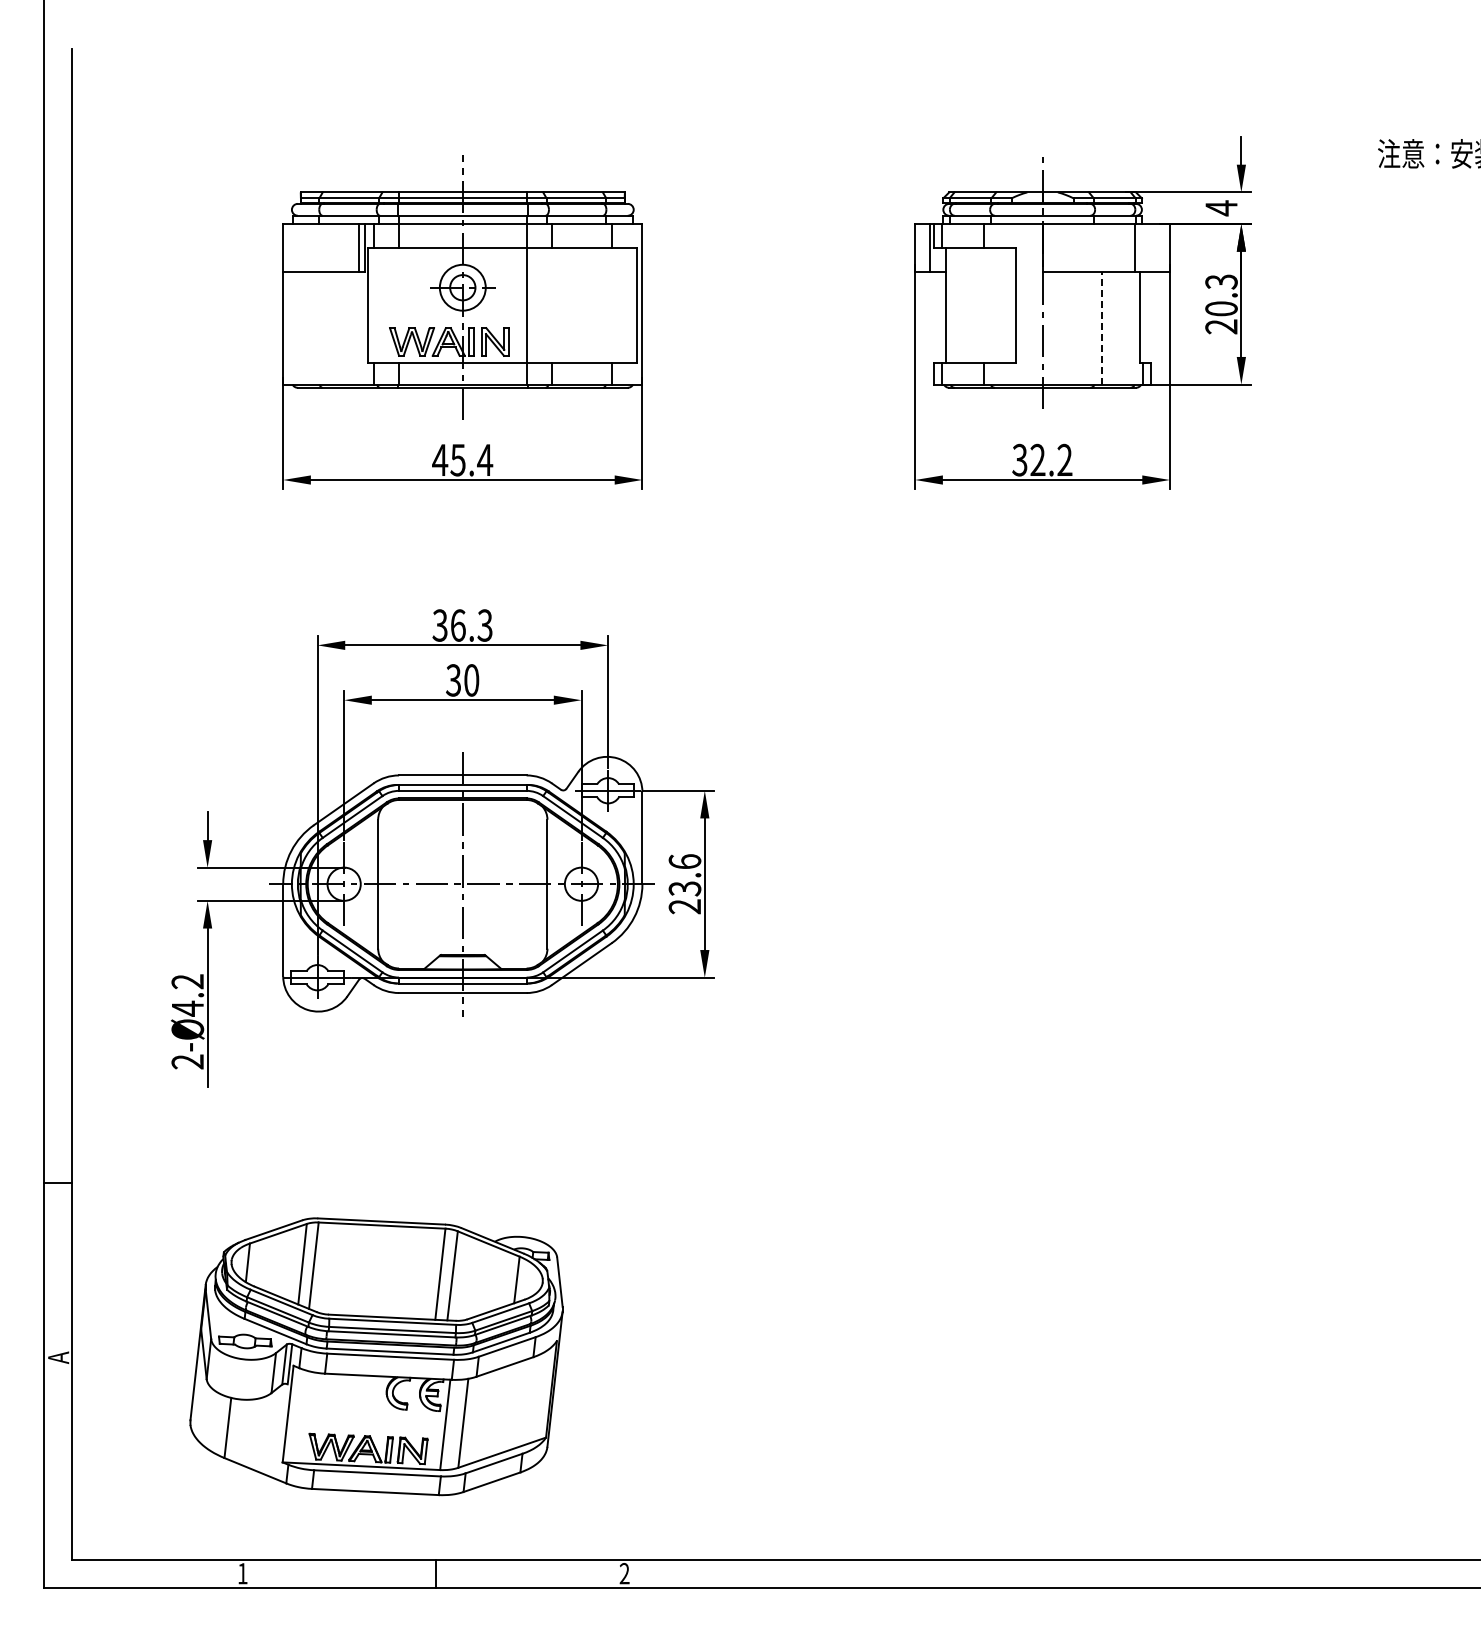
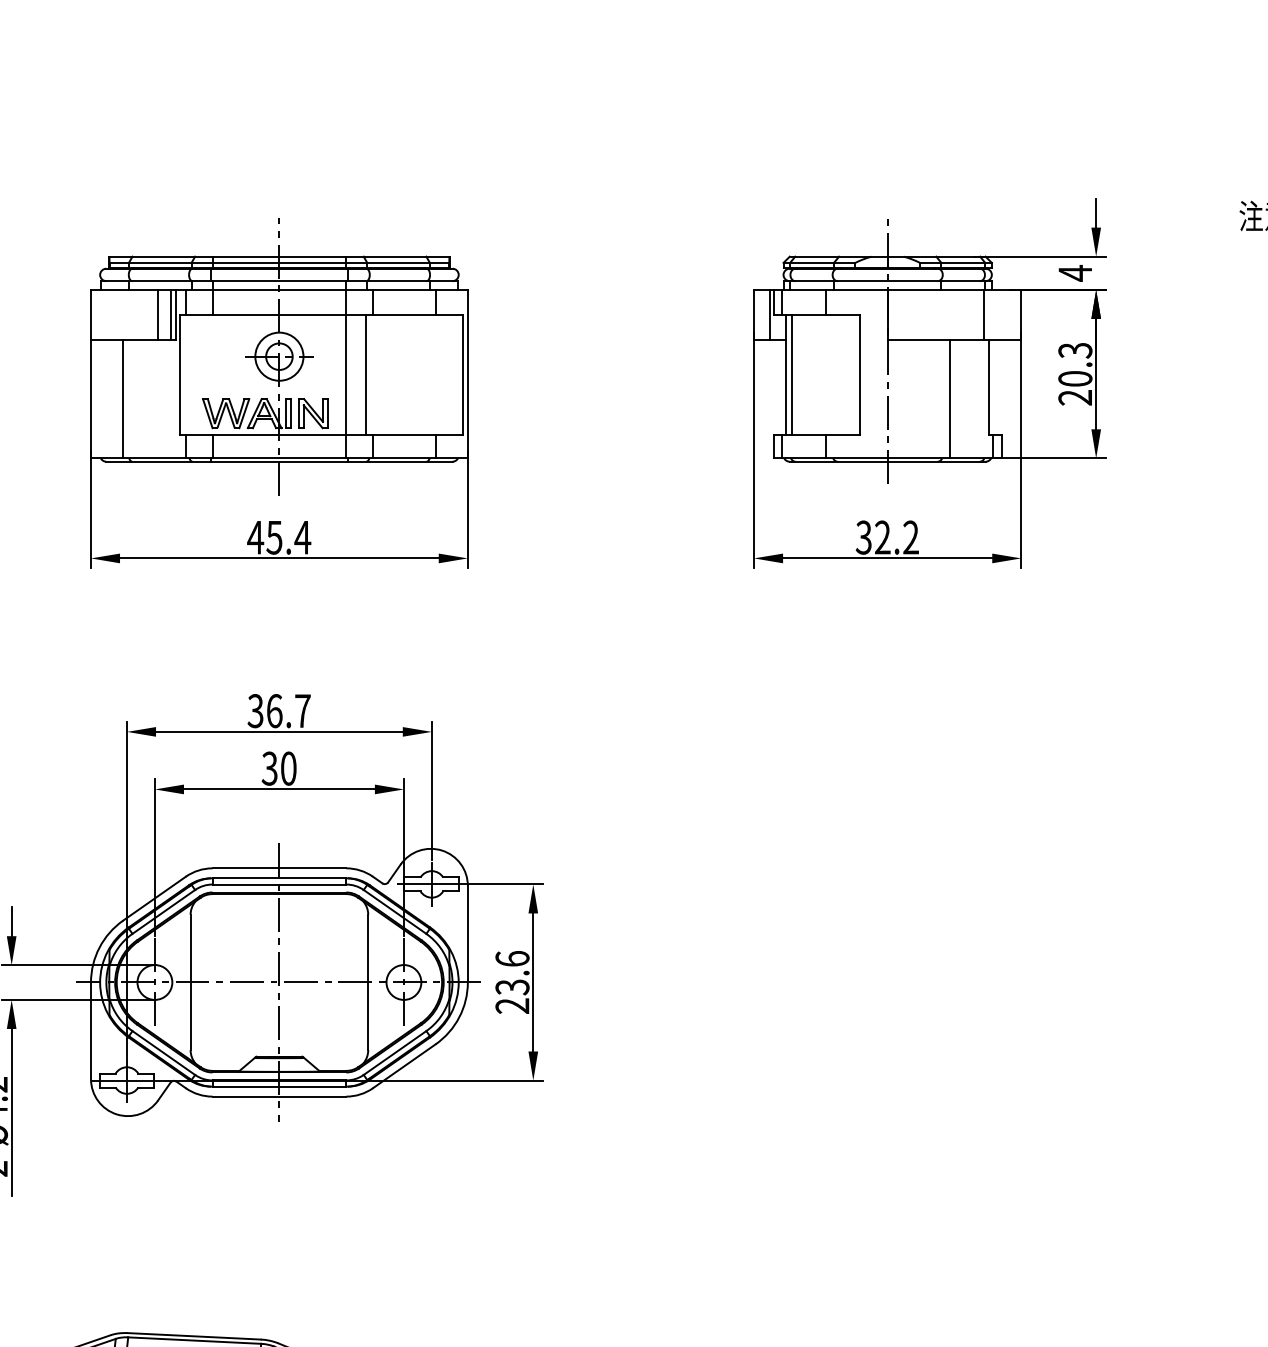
line: (347, 247) -> (158, 314), added
line: (545, 304) -> (366, 374), added
line: (951, 304) -> (792, 374), added
line: (313, 327) -> (122, 398), added
line: (1101, 328) -> (949, 399), dashed -> solid
text: (484, 625) -> (302, 711), 36.3 -> 36.7

